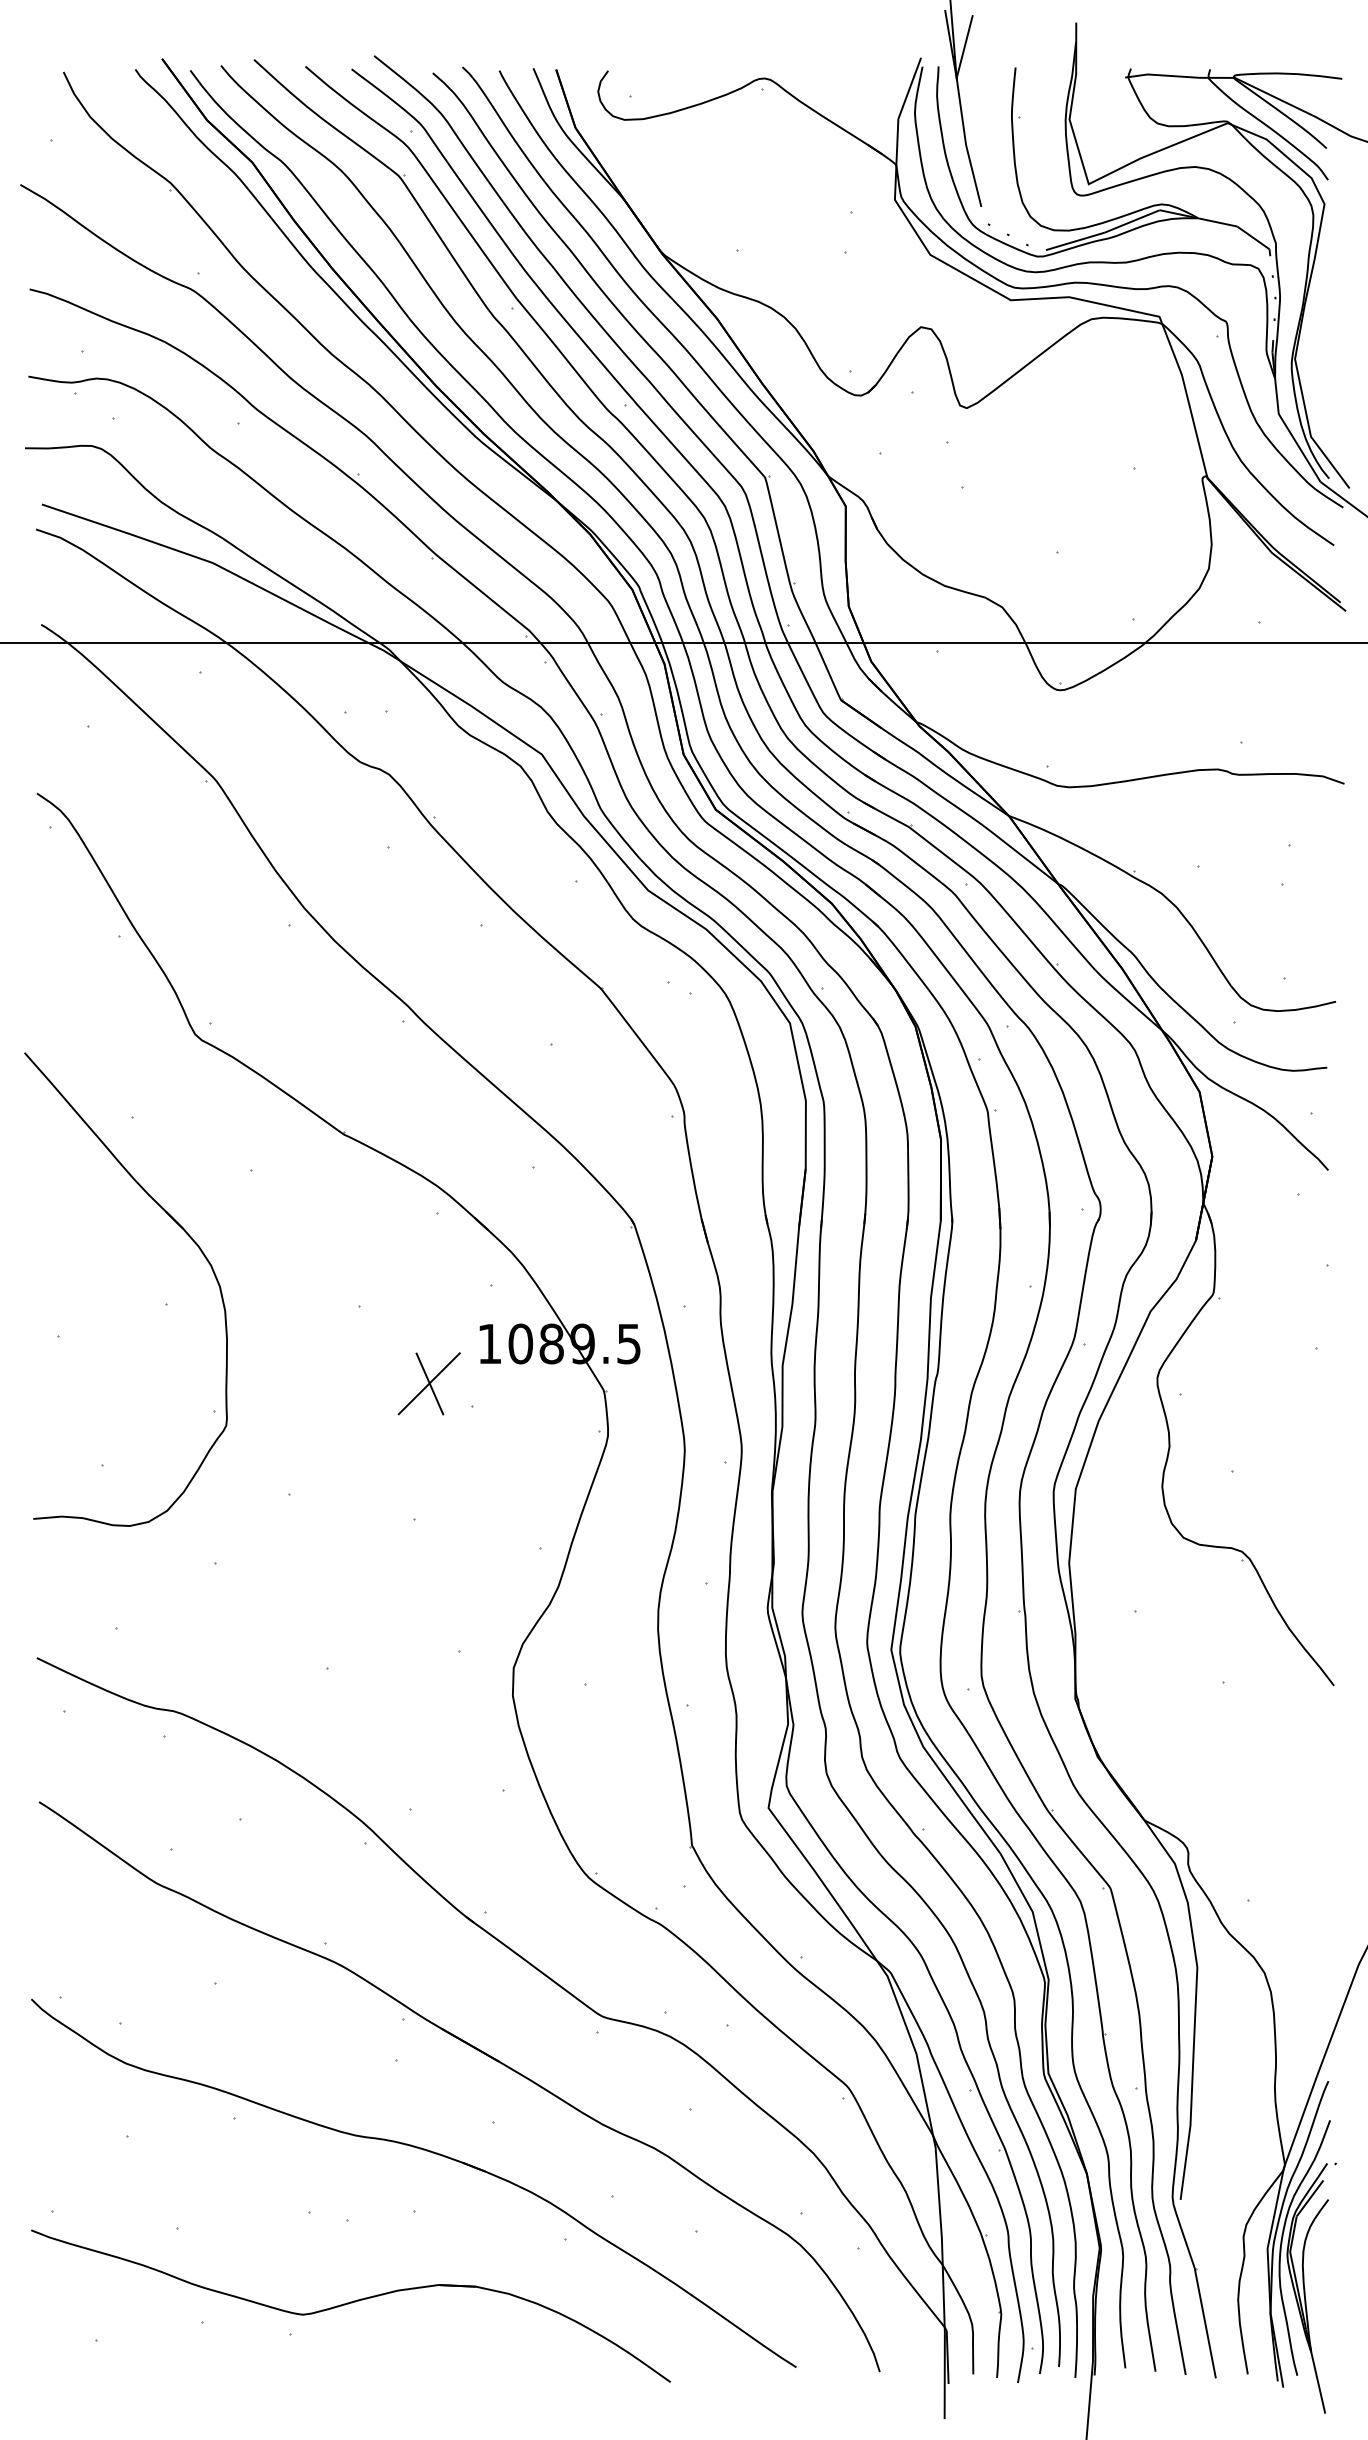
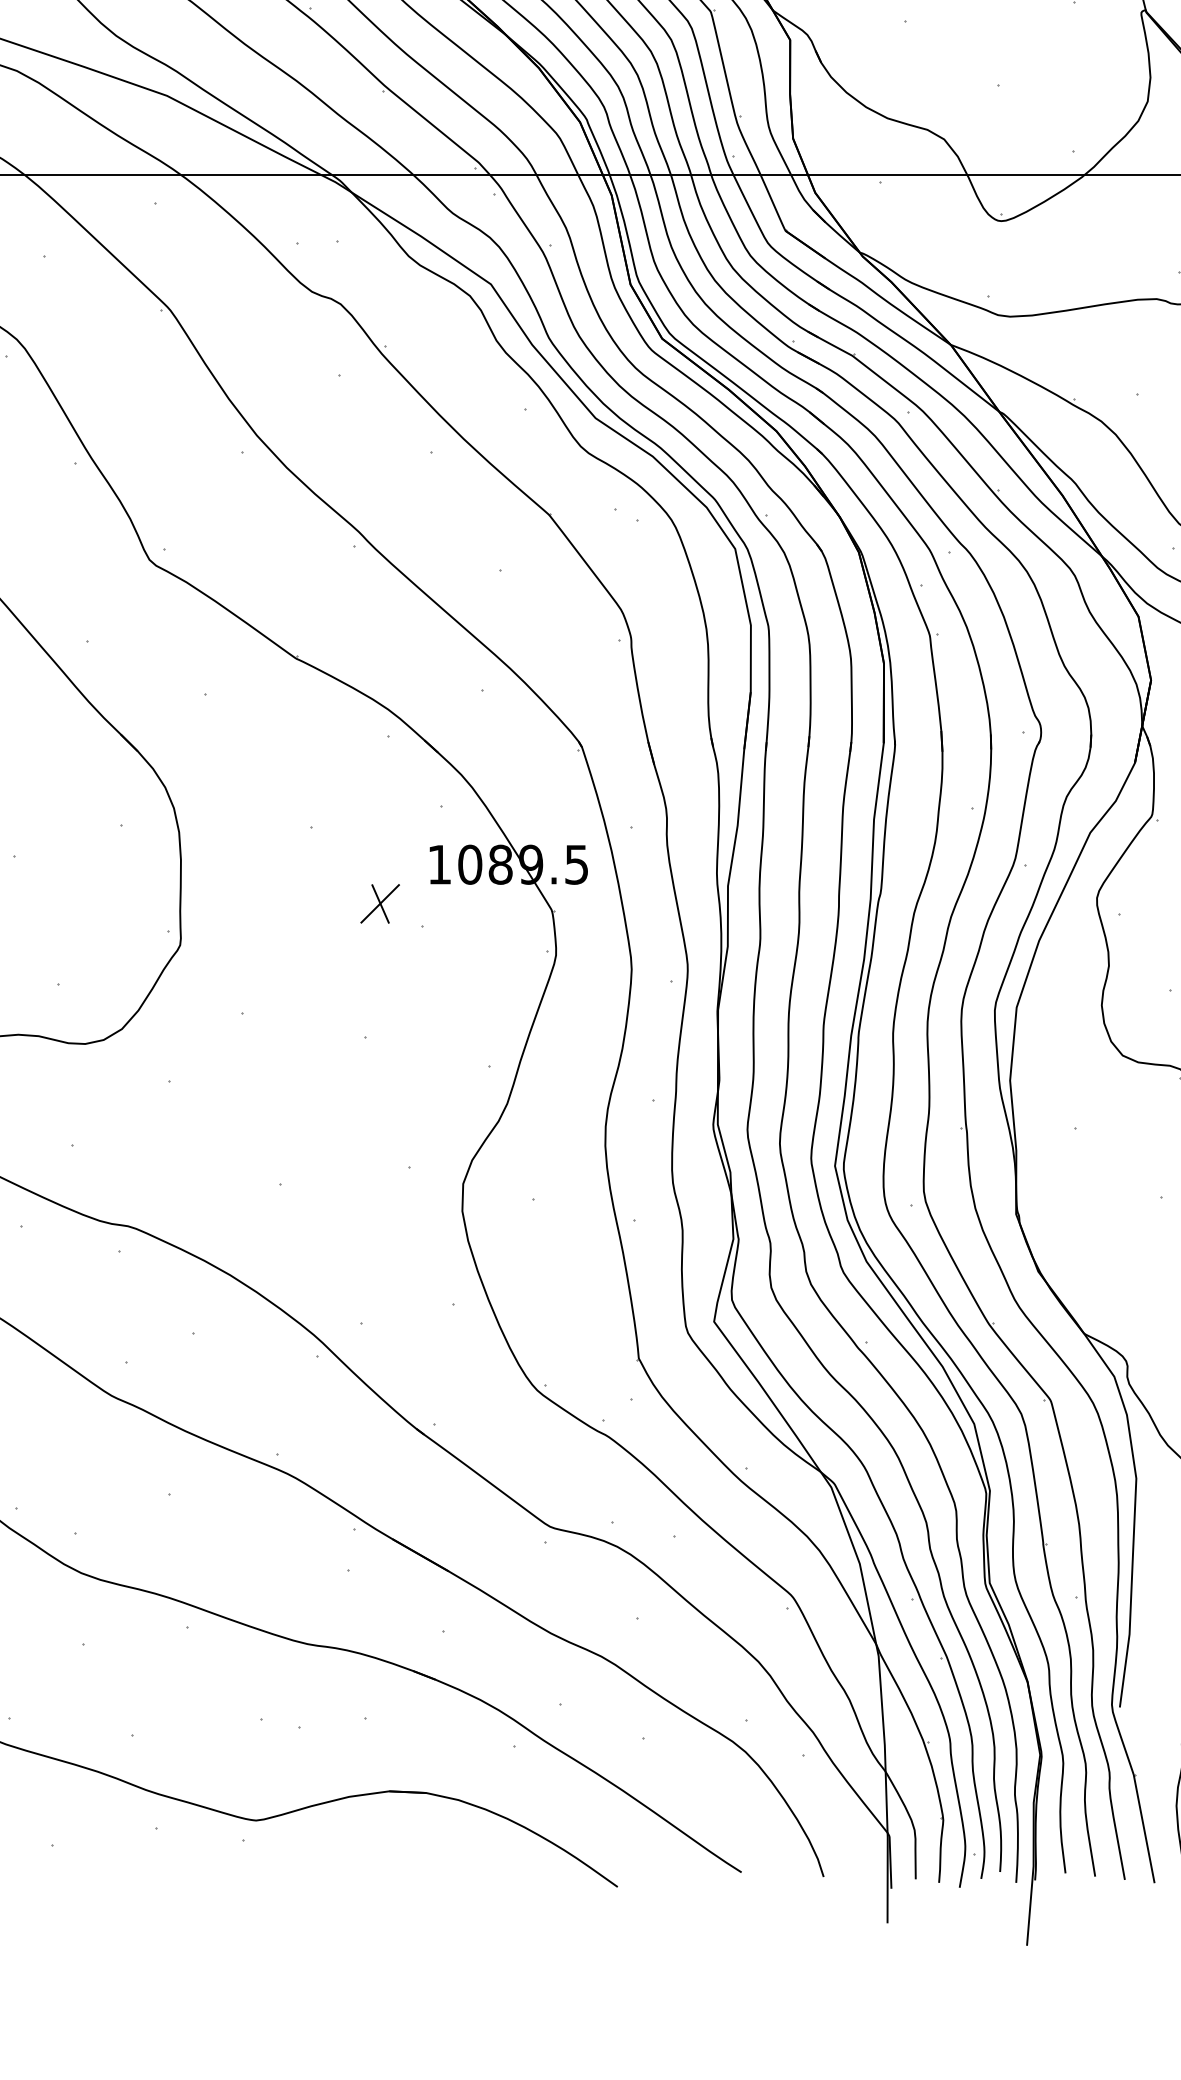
part: (429, 1383) -> (380, 903), size x0.62

